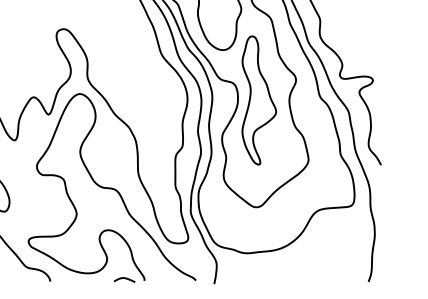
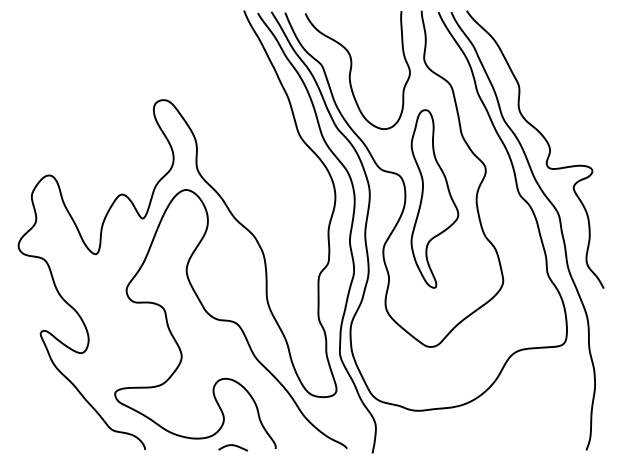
curve: (124, 279) -> (233, 446), moved

